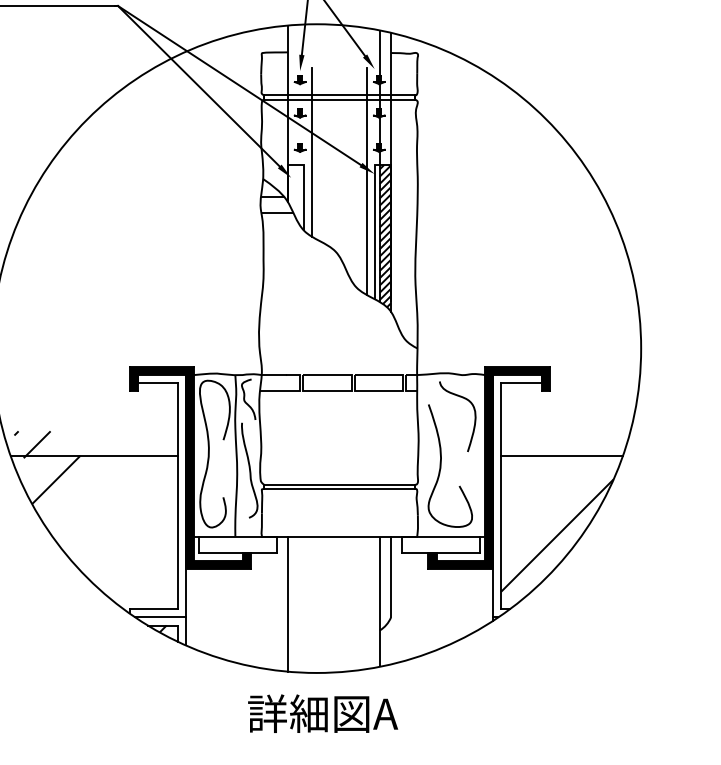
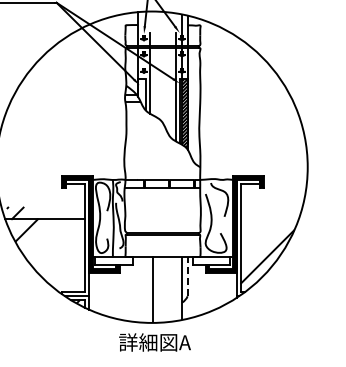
line: (561, 455) -> (269, 218), removed
line: (390, 576) -> (187, 276), solid -> dashed
line: (288, 603) -> (153, 289), moved

